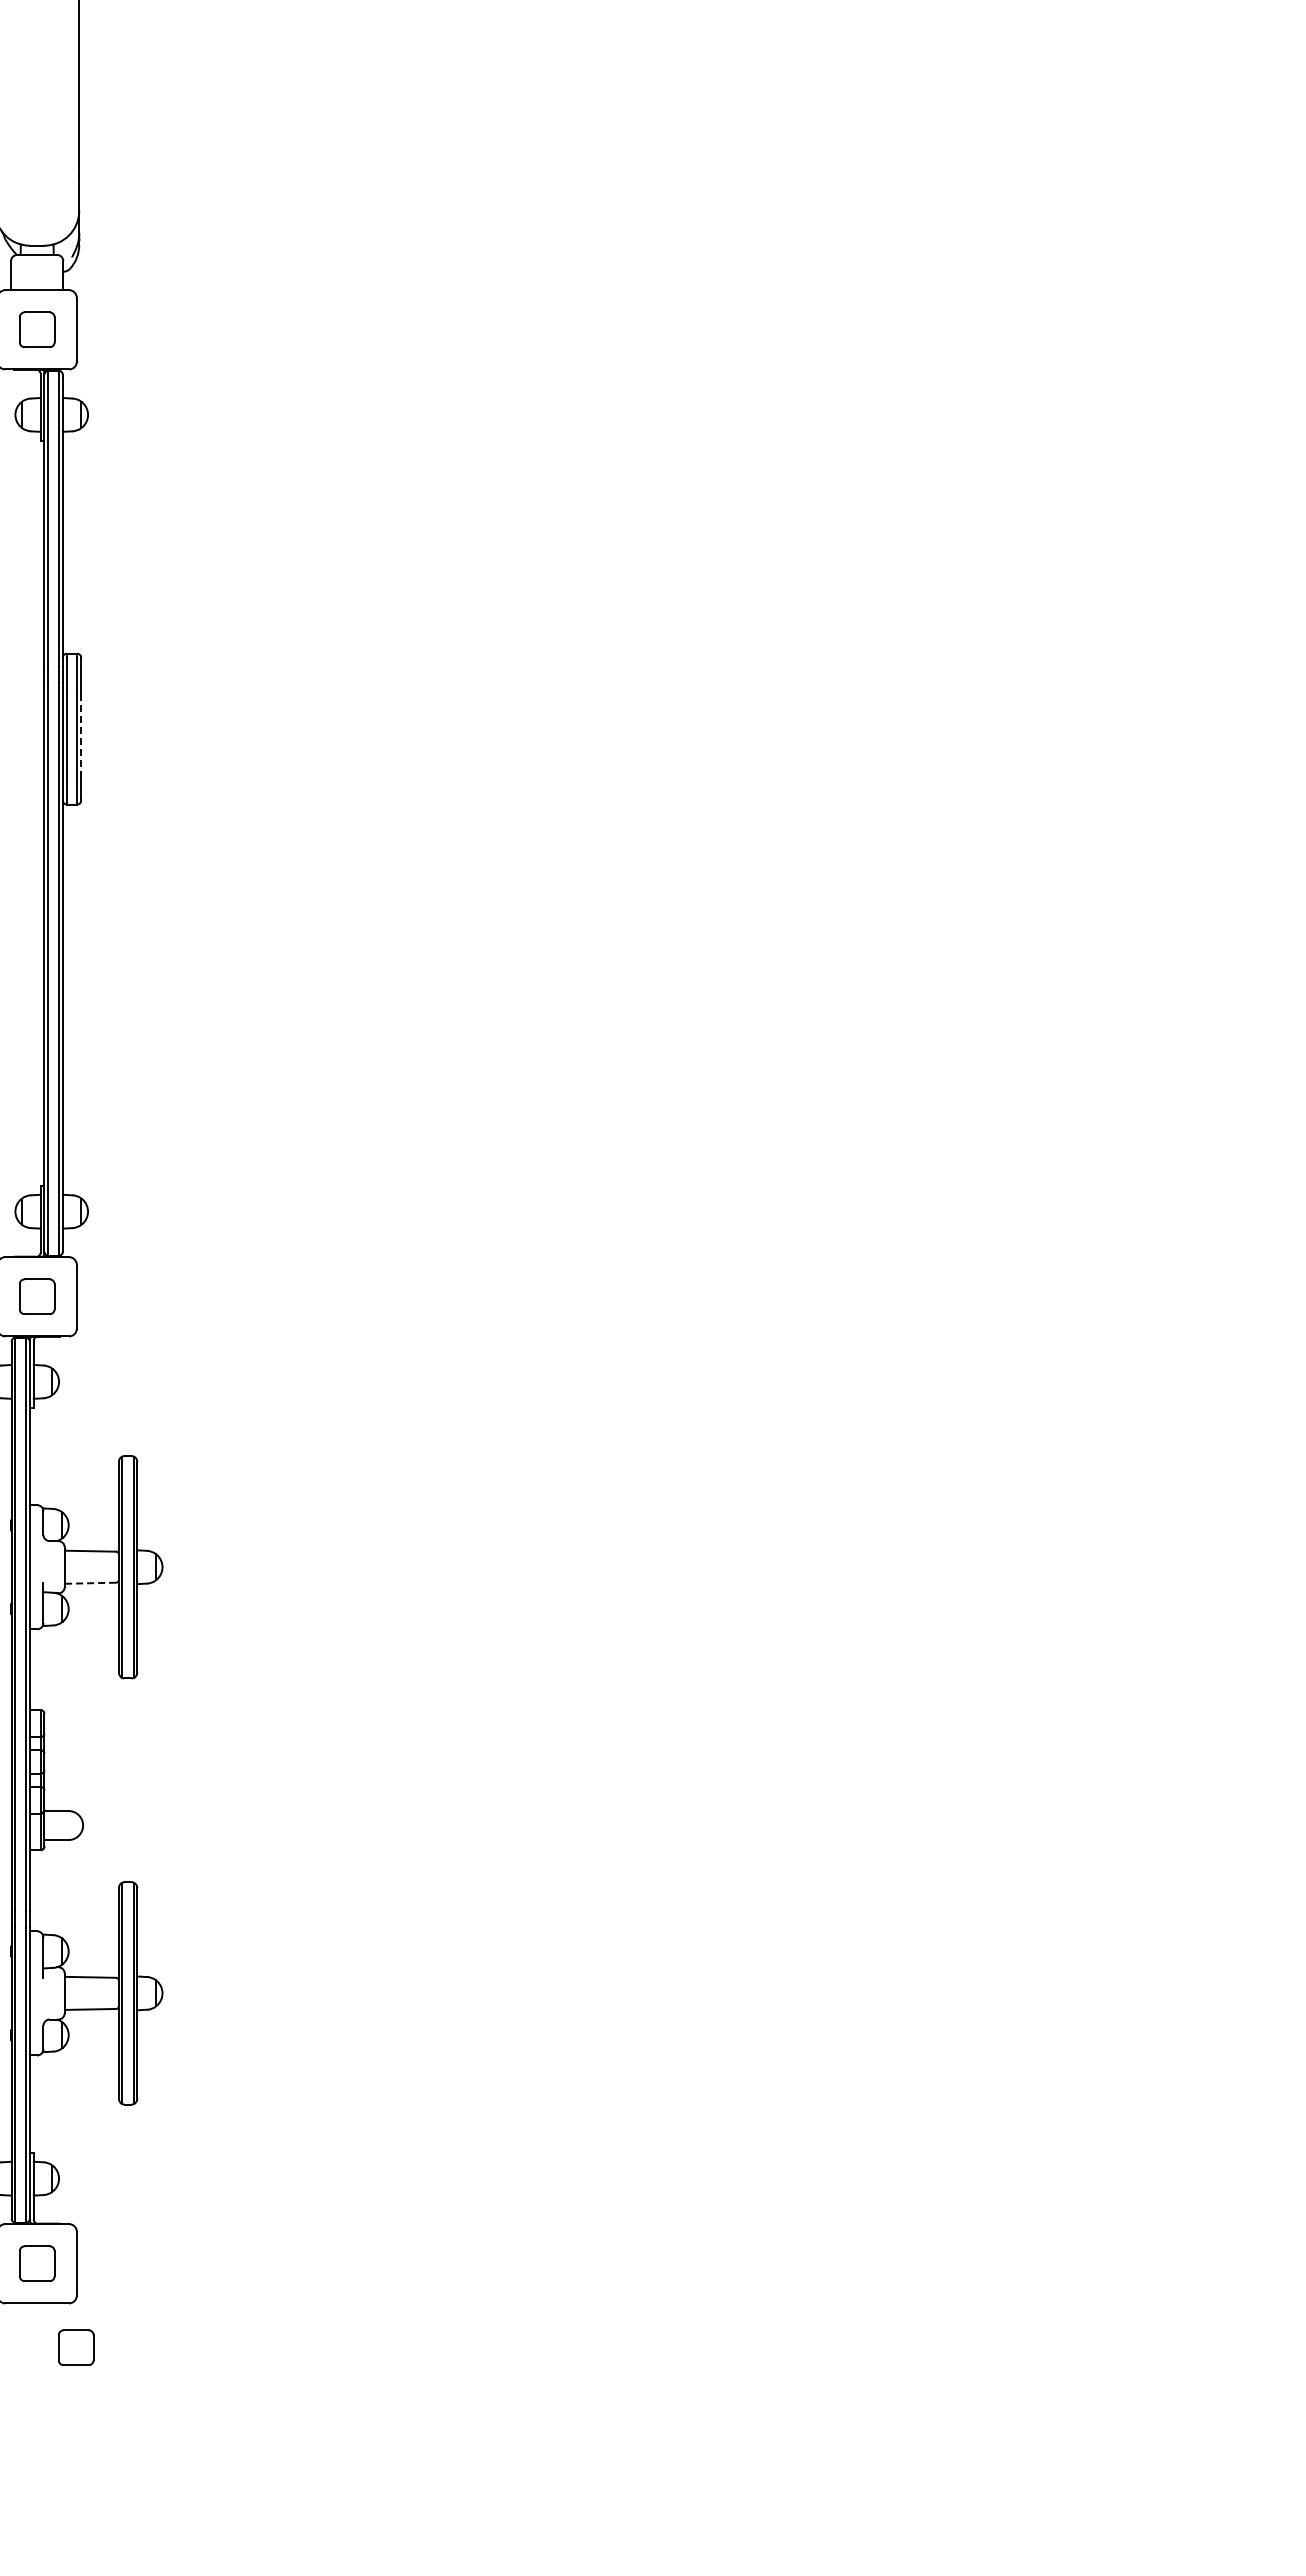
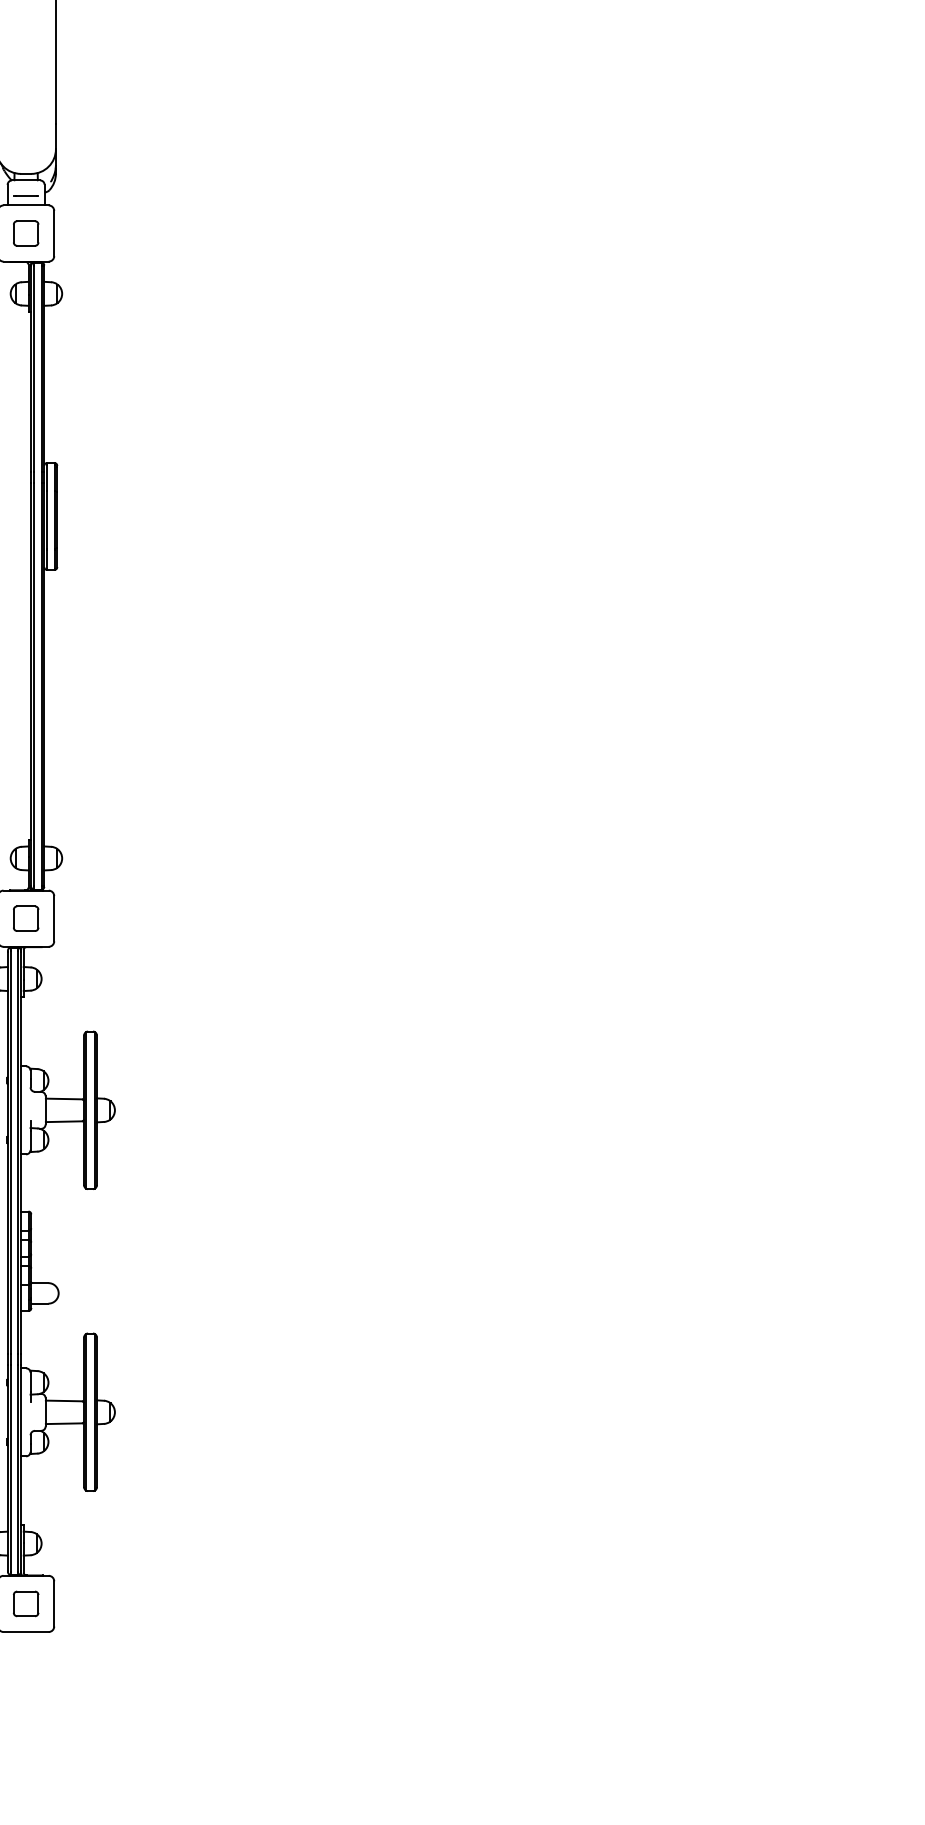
line: (36, 275) -> (25, 195), added
line: (81, 733) -> (57, 519), dashed -> solid
line: (90, 1583) -> (63, 1121), dashed -> solid
part: (75, 2347) -> (53, 1663), removed

